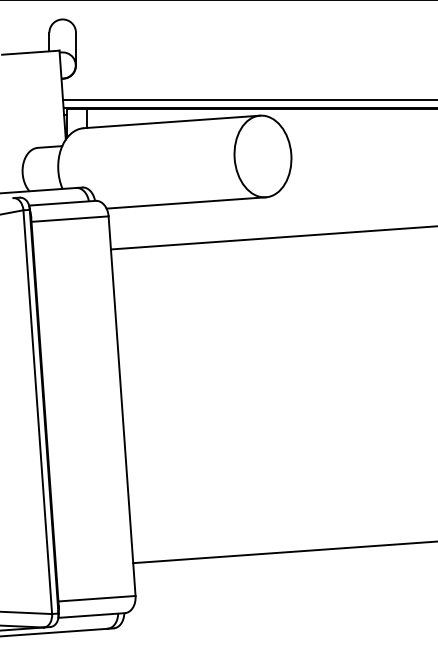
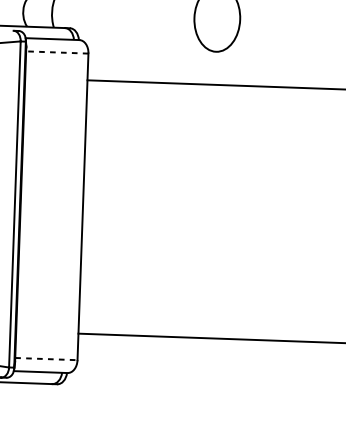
line: (185, 202) -> (151, 49), removed
line: (70, 219) -> (57, 52), solid -> dashed
line: (97, 598) -> (46, 358), solid -> dashed

